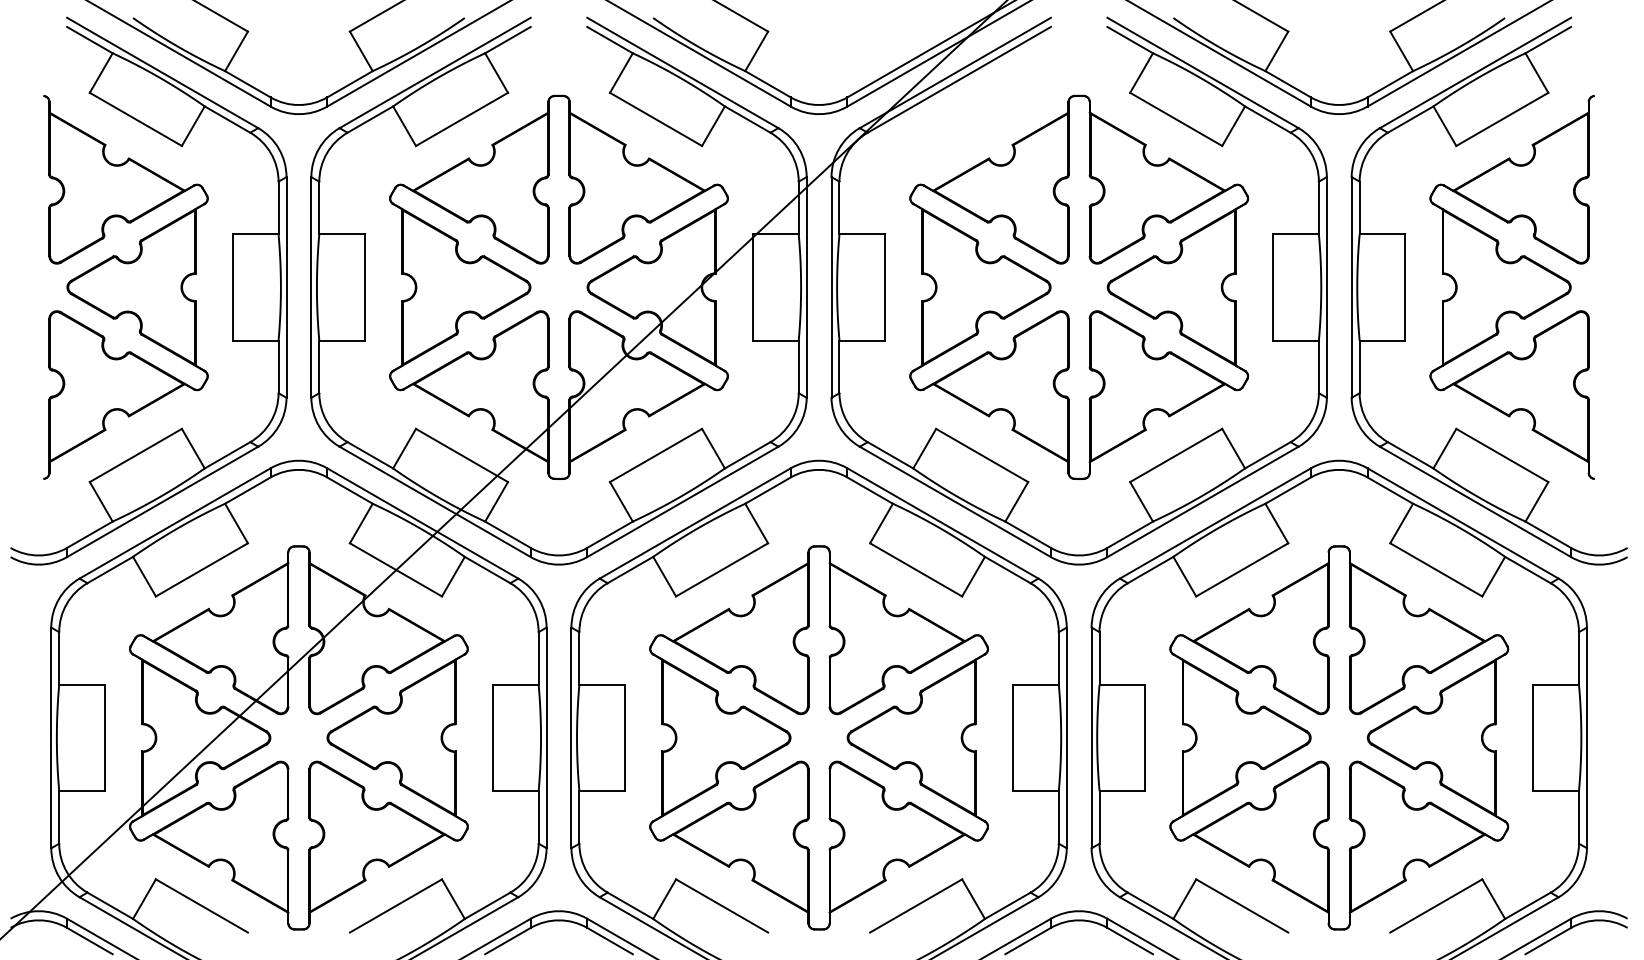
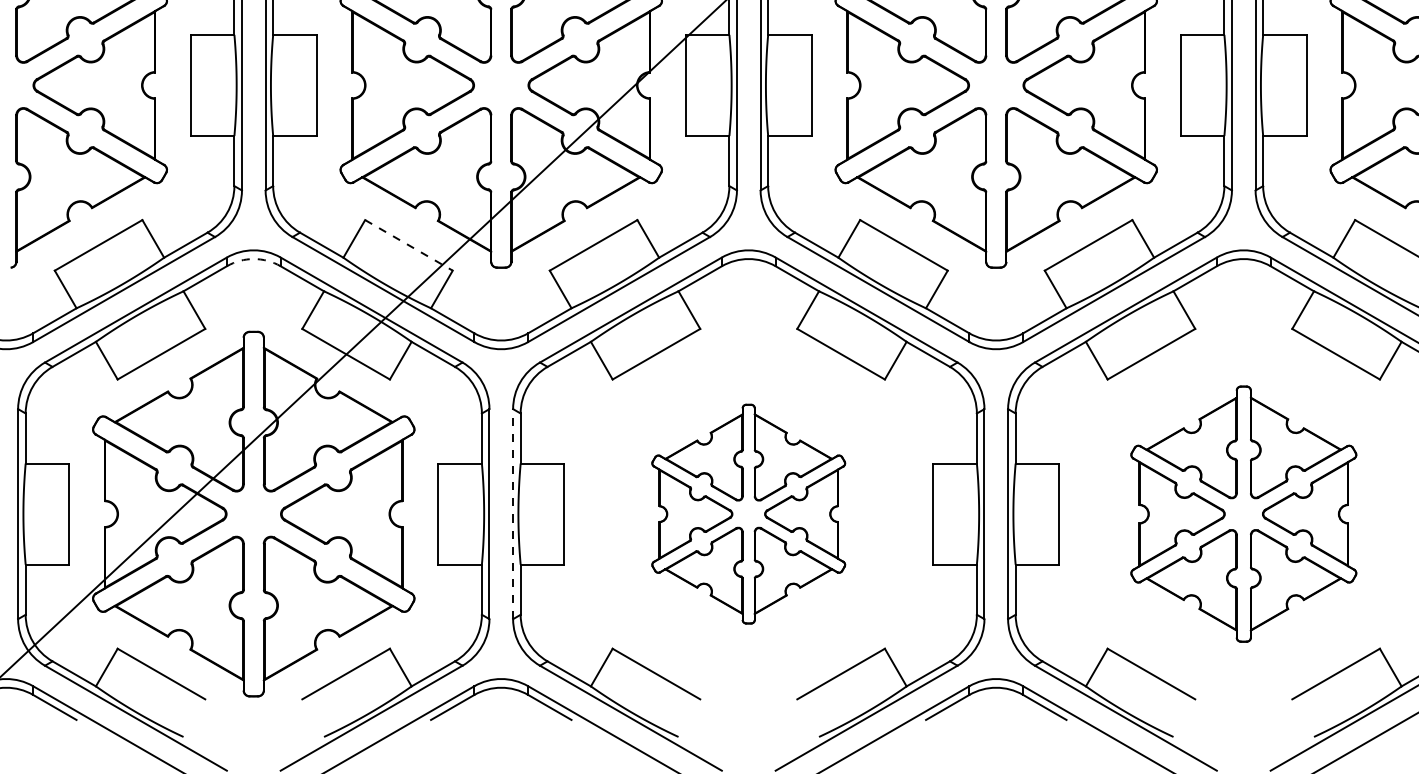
line: (462, 455) -> (409, 245), solid -> dashed
arc: (298, 469) -> (253, 258), solid -> dashed
line: (571, 737) -> (513, 513), solid -> dashed
part: (818, 737) -> (748, 513), size x0.6
part: (1339, 737) -> (1243, 513), size x0.7

